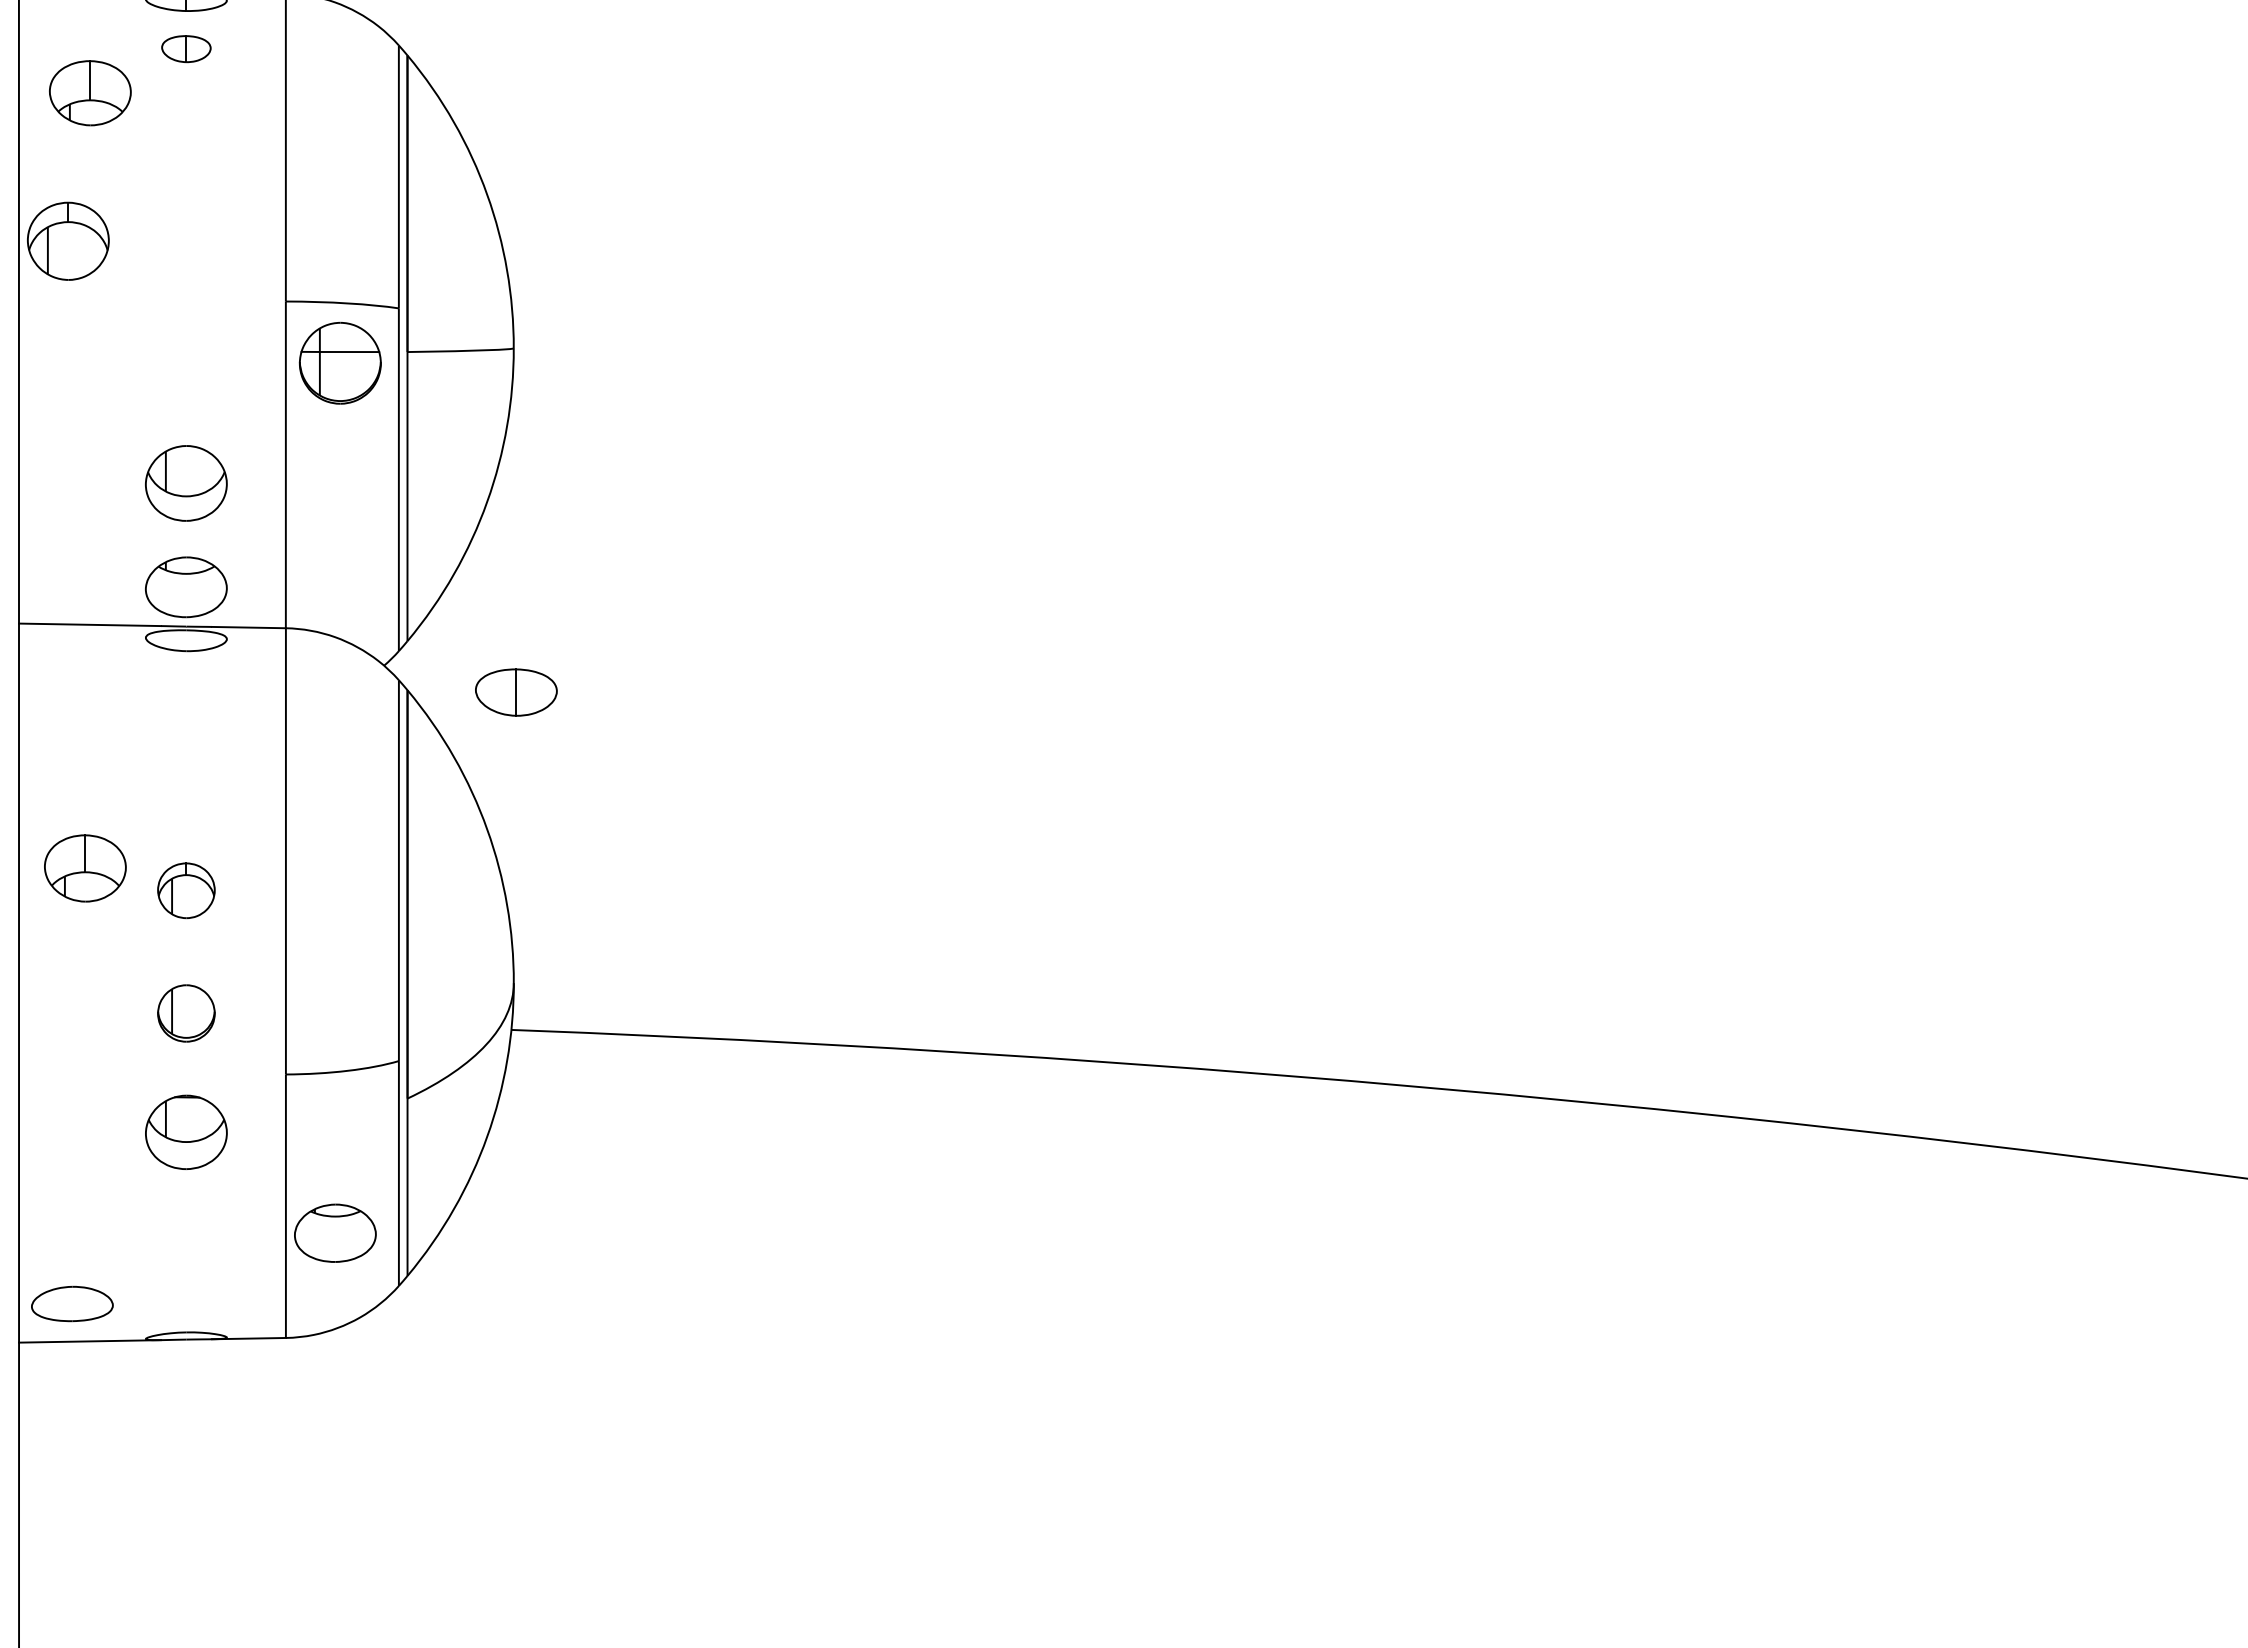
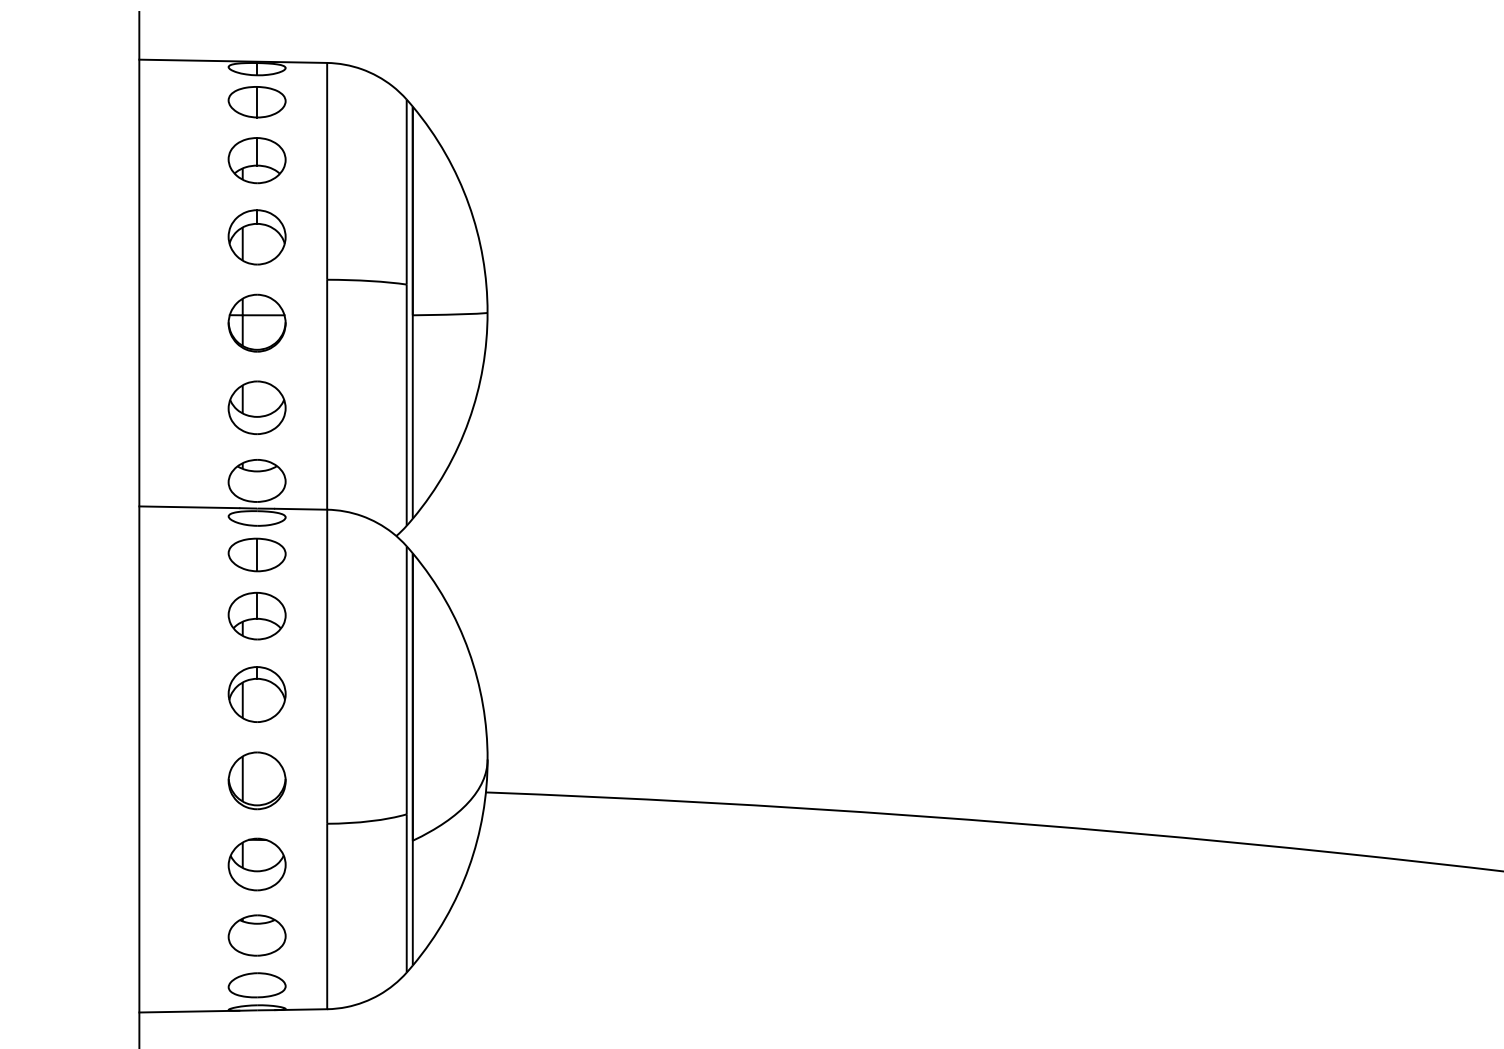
part: (186, 48) -> (257, 101), size x1.67
part: (90, 93) -> (257, 160), moved
part: (68, 240) -> (257, 236), moved
part: (339, 362) -> (256, 322), moved
part: (516, 692) -> (257, 554), moved
part: (85, 868) -> (257, 616), moved
part: (186, 890) -> (257, 694), size x1.43
part: (186, 1013) -> (257, 780), size x1.43
part: (335, 1232) -> (257, 934), moved
part: (72, 1303) -> (257, 984), moved

